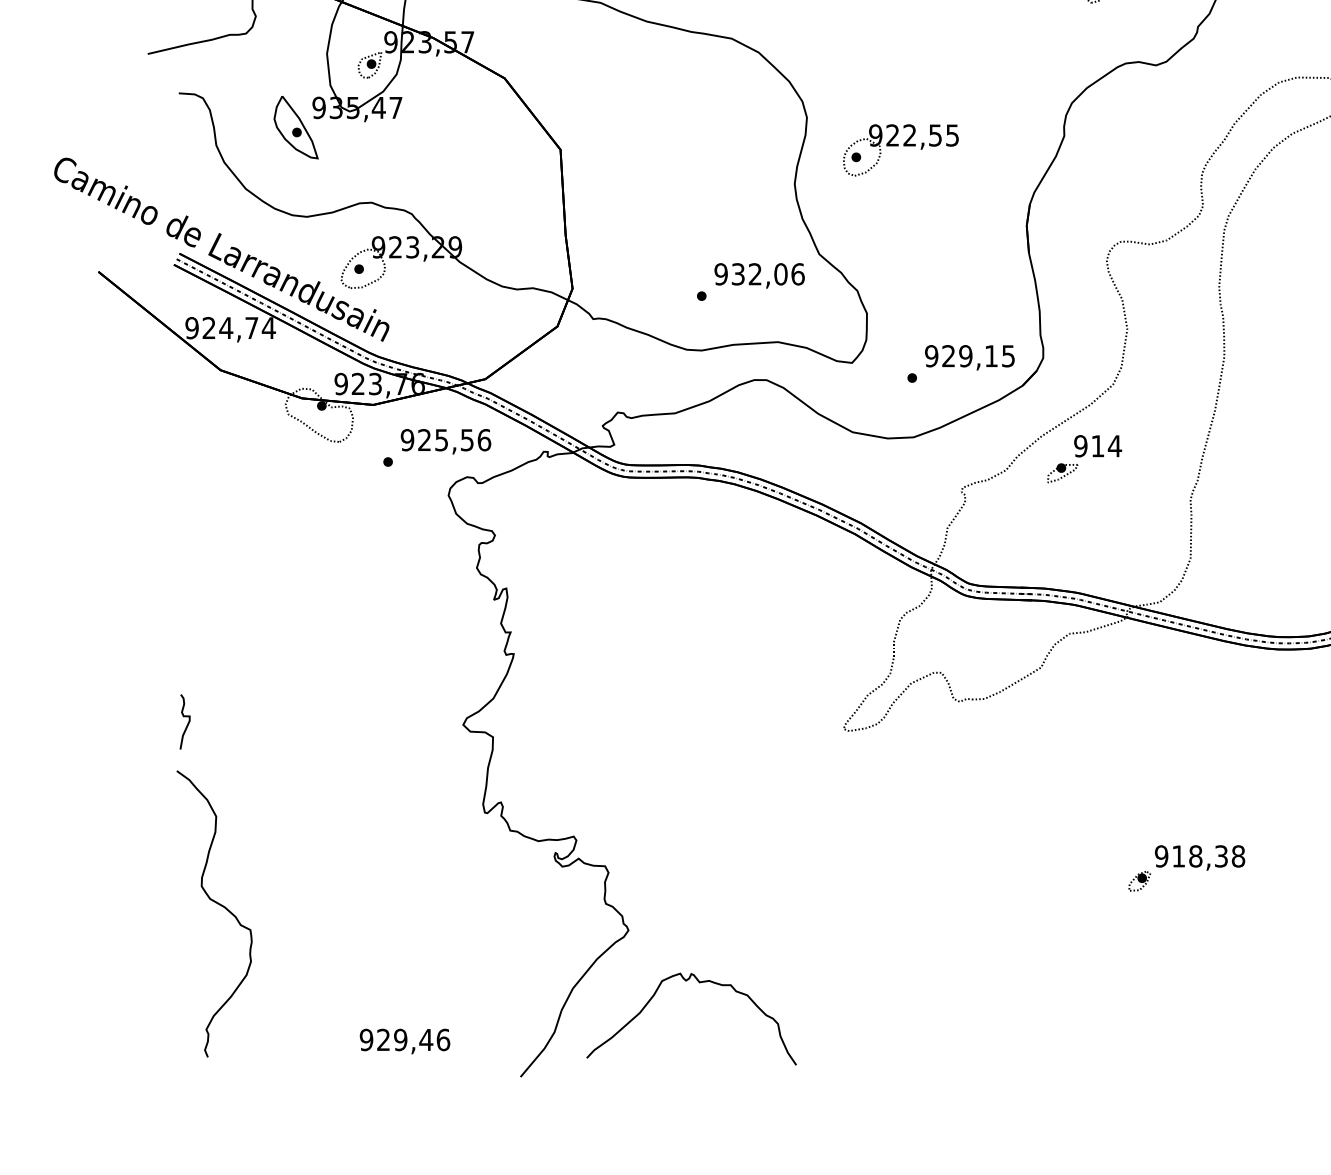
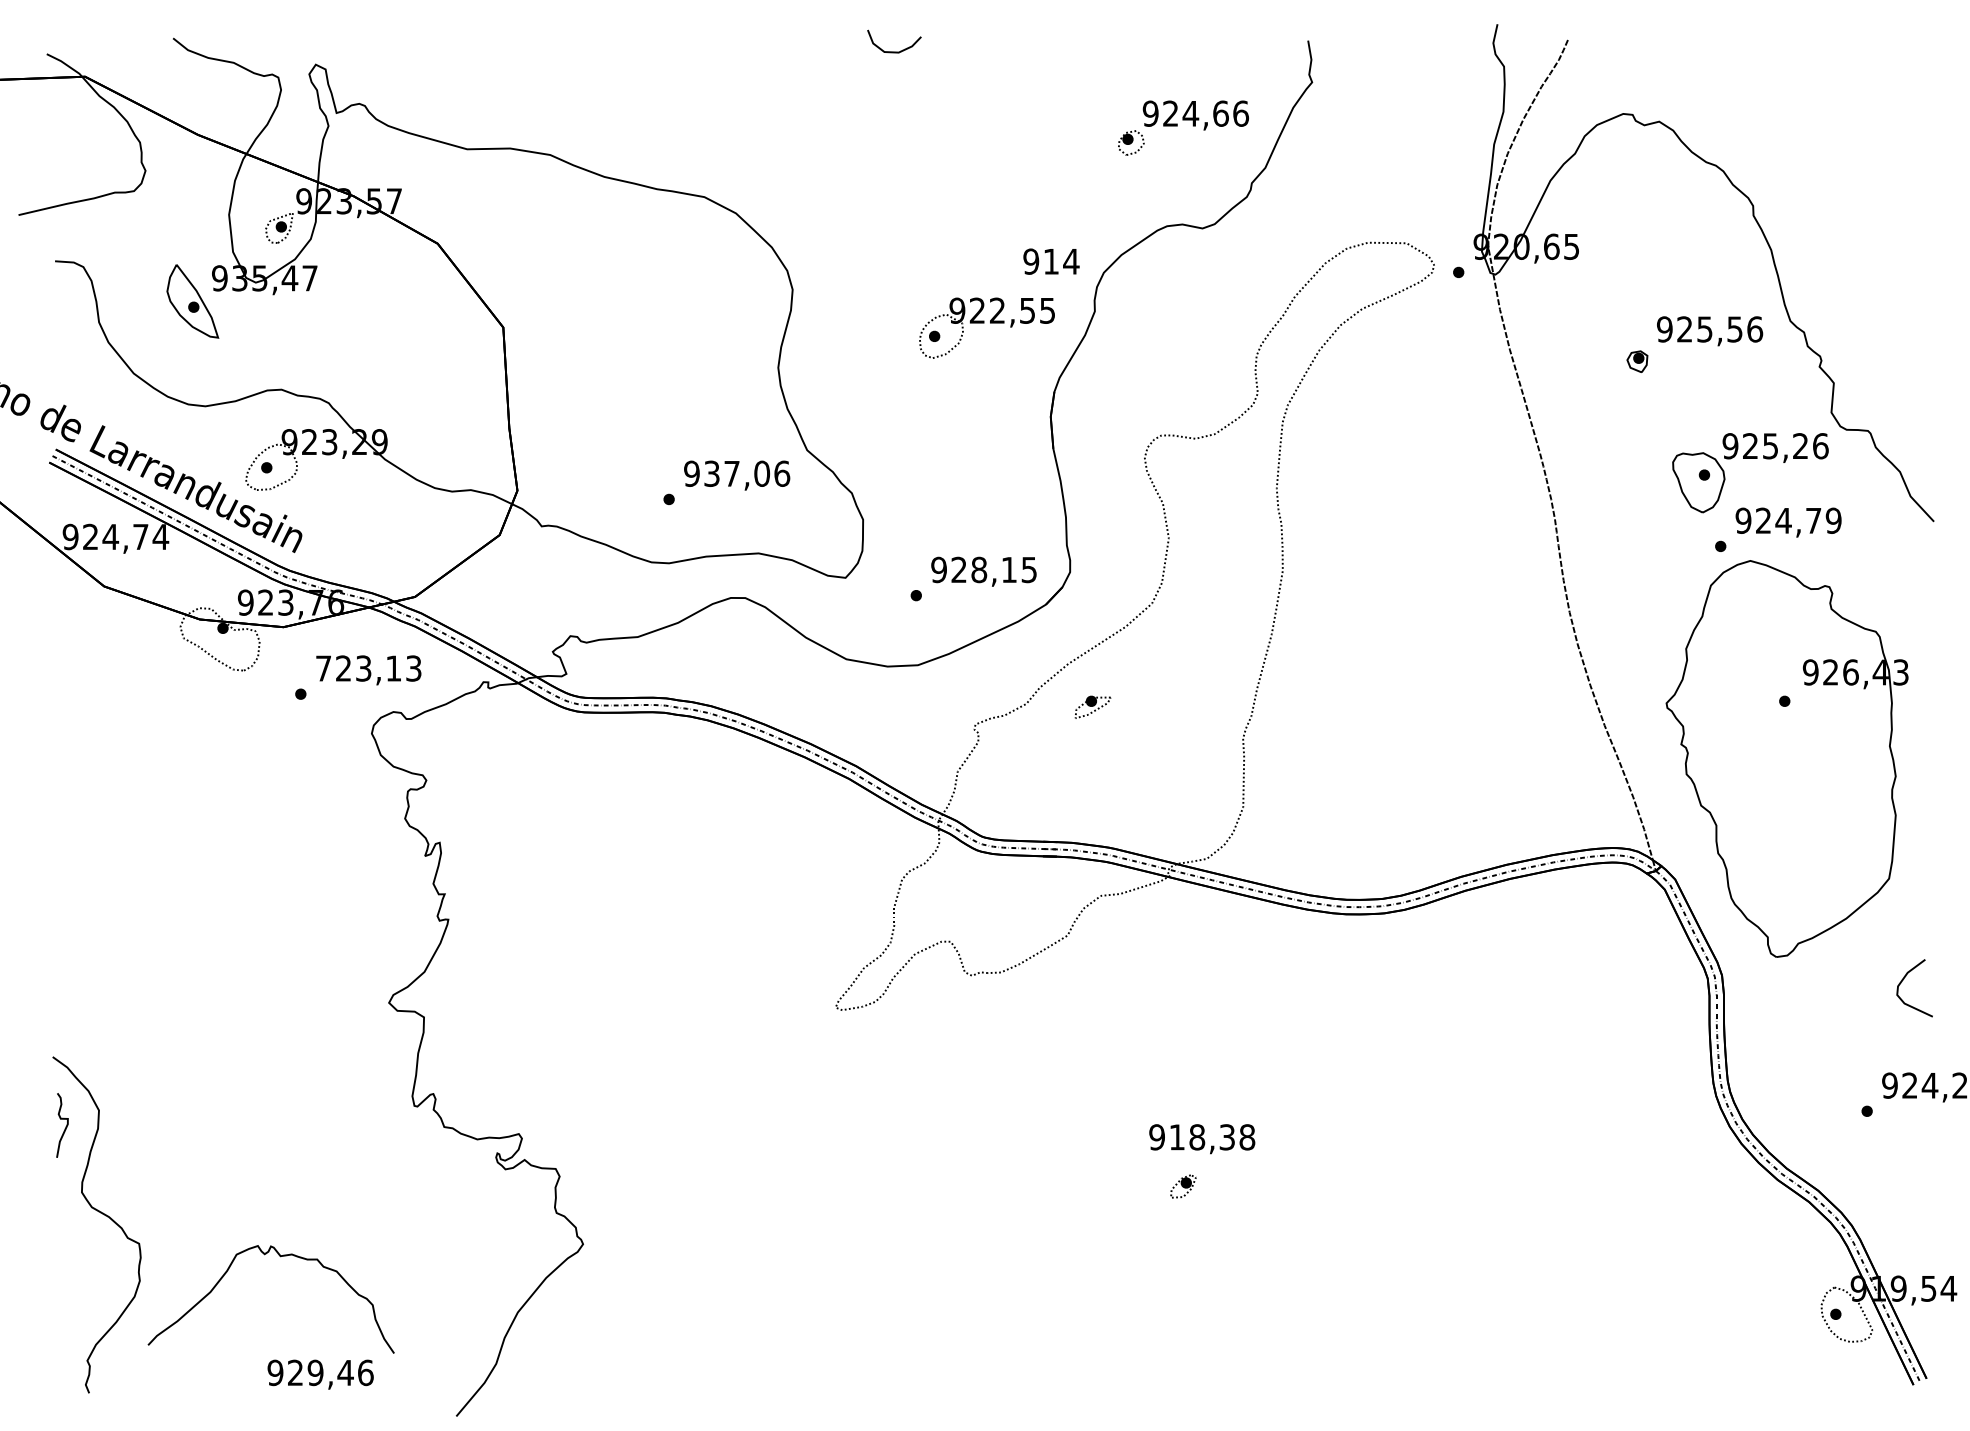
part: (900, 149) -> (986, 327), moved
text: (754, 274) -> (731, 473), 932,06 -> 937,06
text: (966, 355) -> (979, 569), 929,15 -> 928,15
text: (445, 440) -> (368, 668), 925,56 -> 723,13
text: (1098, 446) -> (1051, 261), moved
curve: (187, 722) -> (65, 1126), moved
text: (1200, 858) -> (1202, 1139), moved
curve: (699, 983) -> (280, 1257), moved

